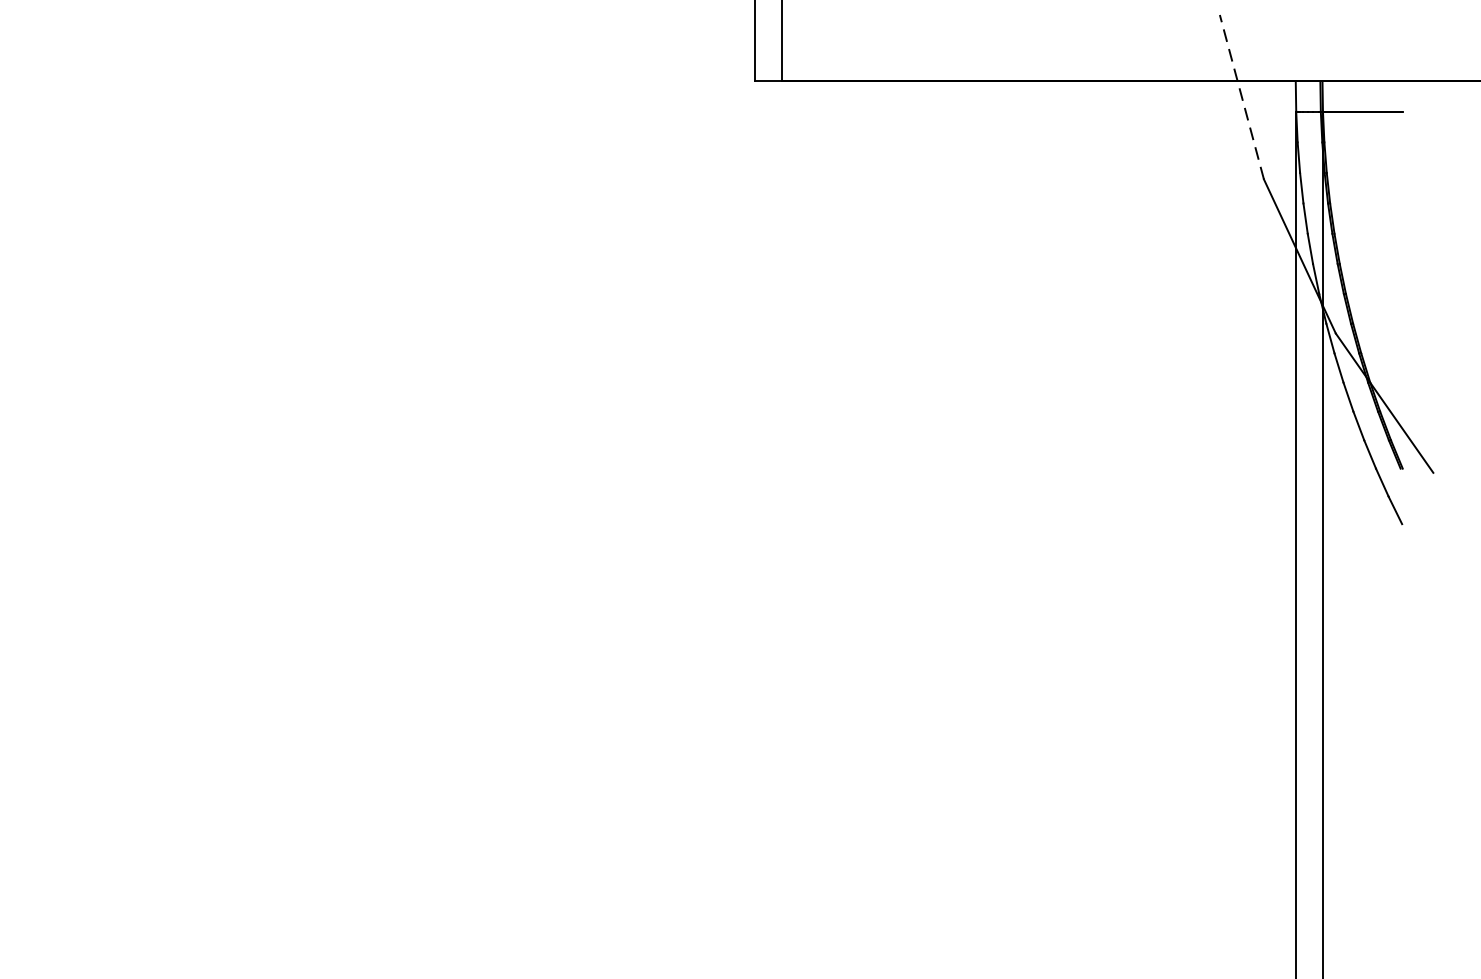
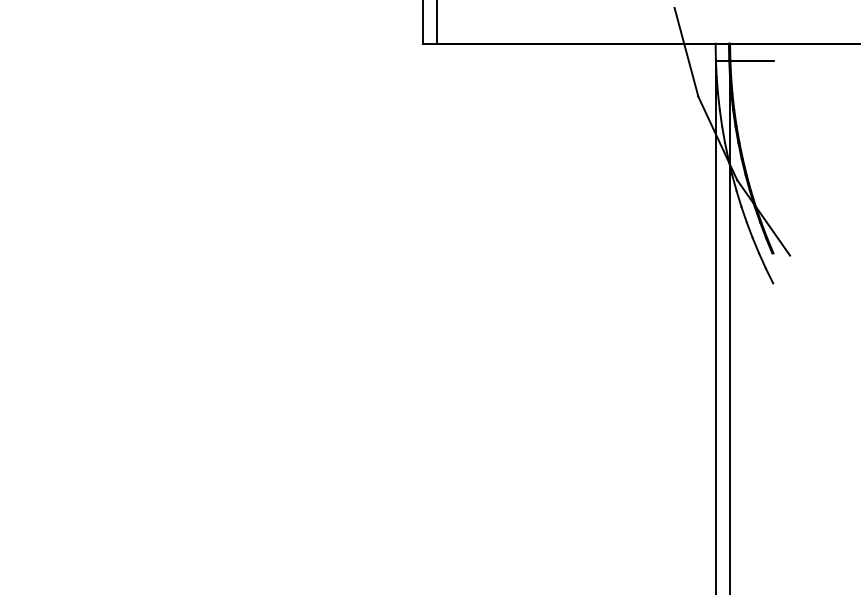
line: (1241, 95) -> (686, 51), dashed -> solid

